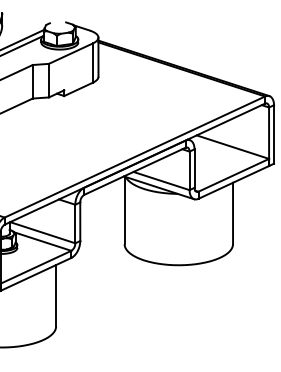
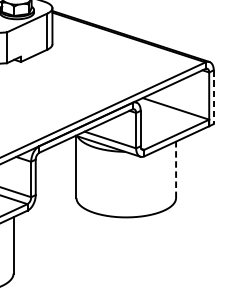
line: (274, 134) -> (214, 97), solid -> dashed
line: (233, 213) -> (176, 169), solid -> dashed

